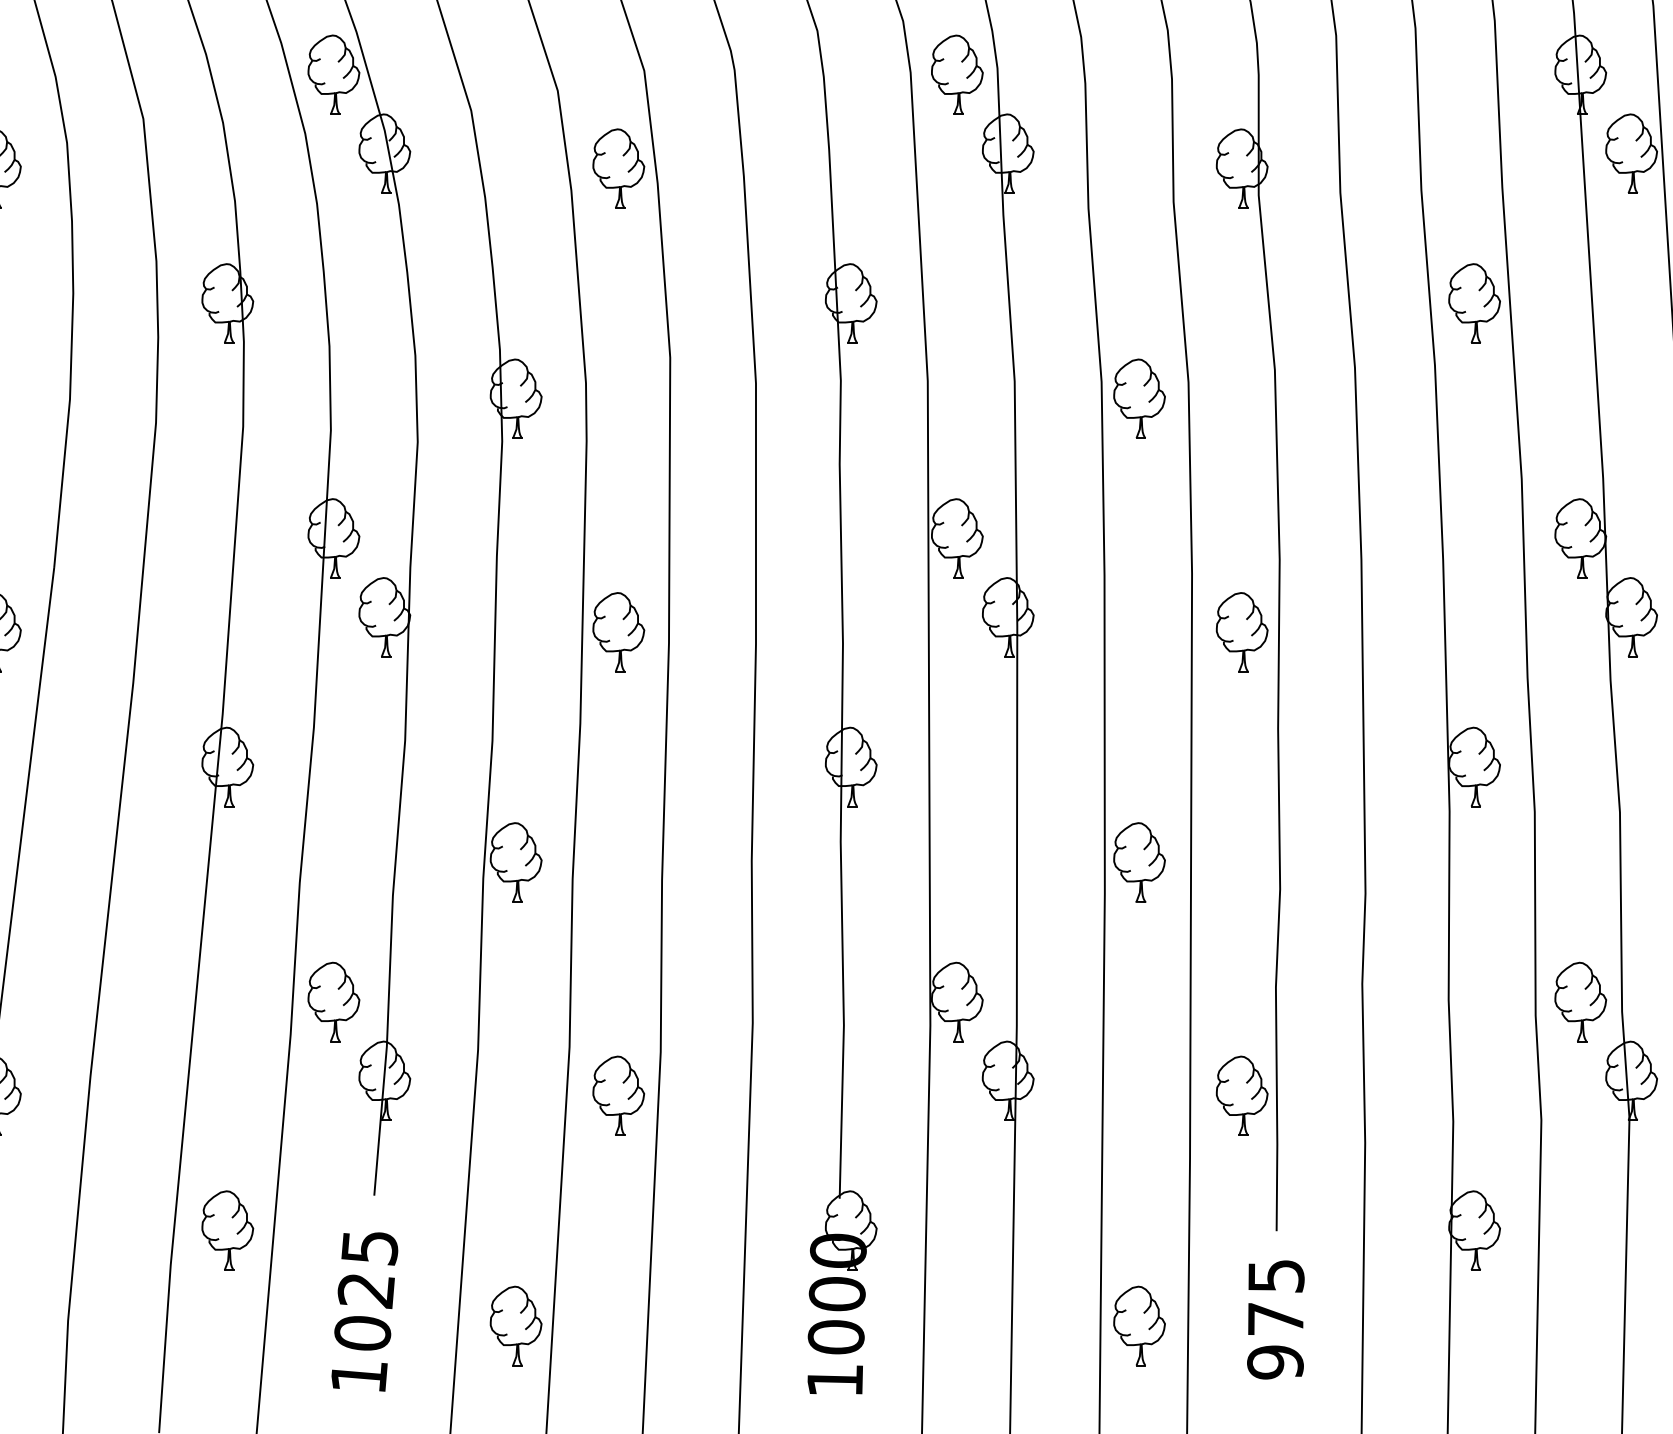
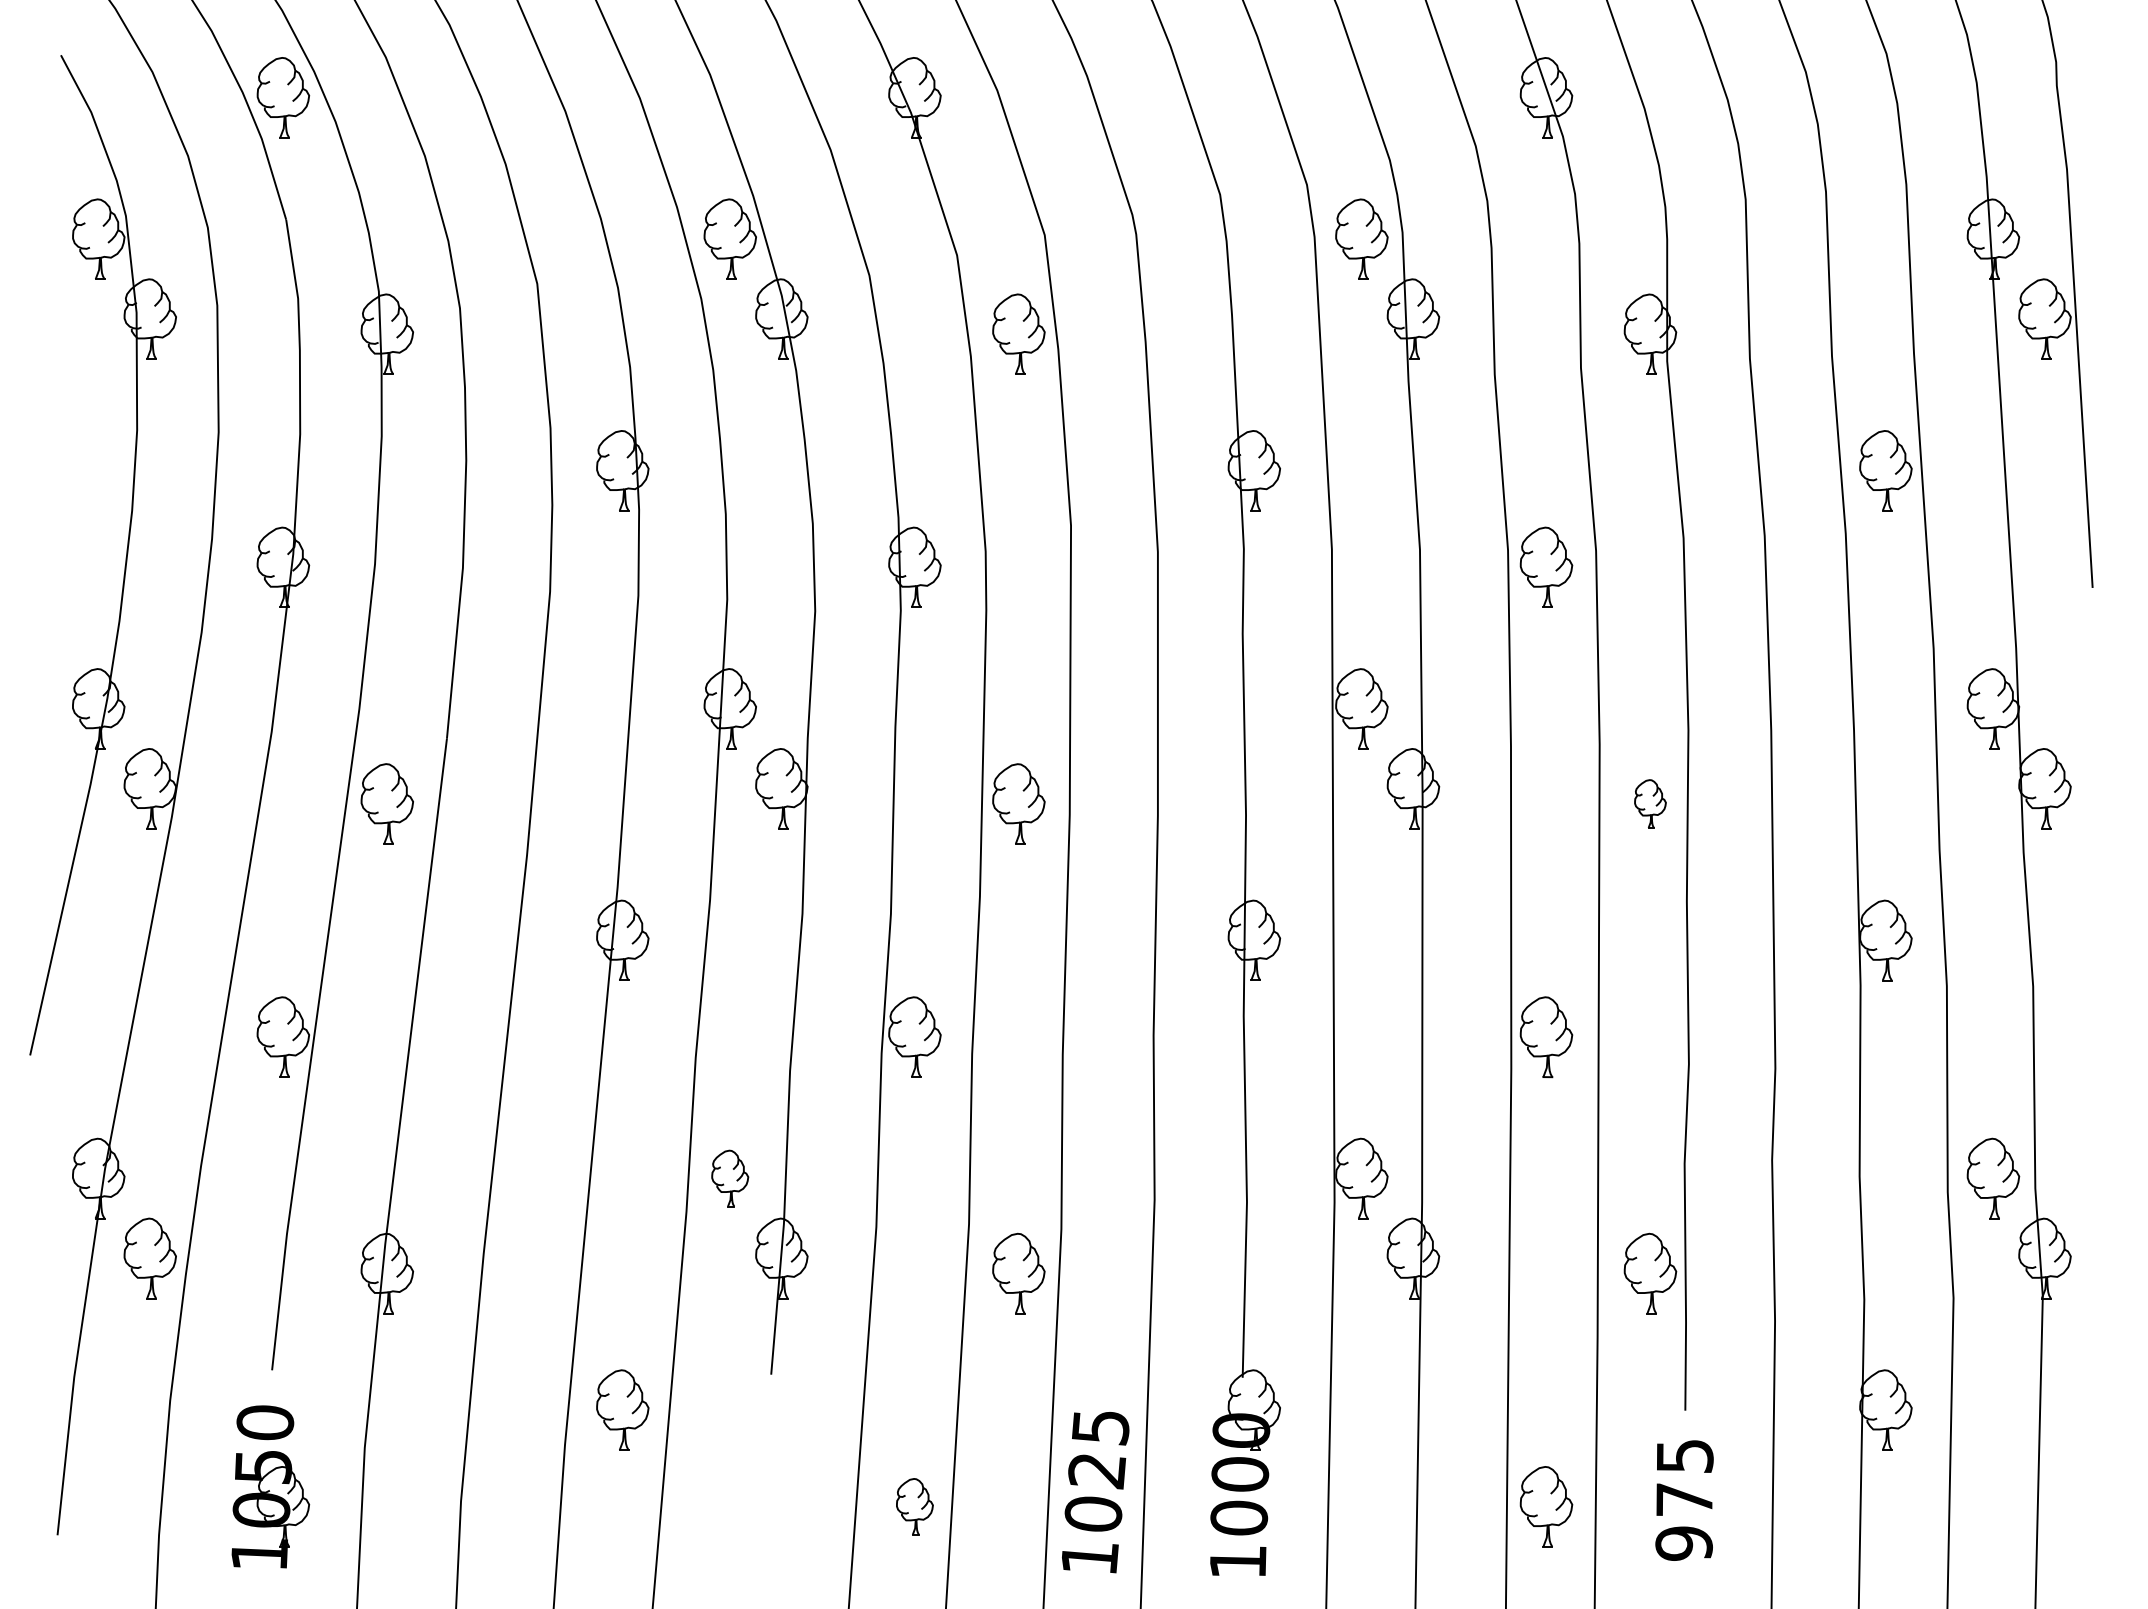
part: (1242, 631) -> (1650, 803), size x0.6
part: (333, 1002) -> (729, 1178), size x0.7
text: (364, 1311) -> (1095, 1492), moved
part: (515, 1325) -> (914, 1506), size x0.7

